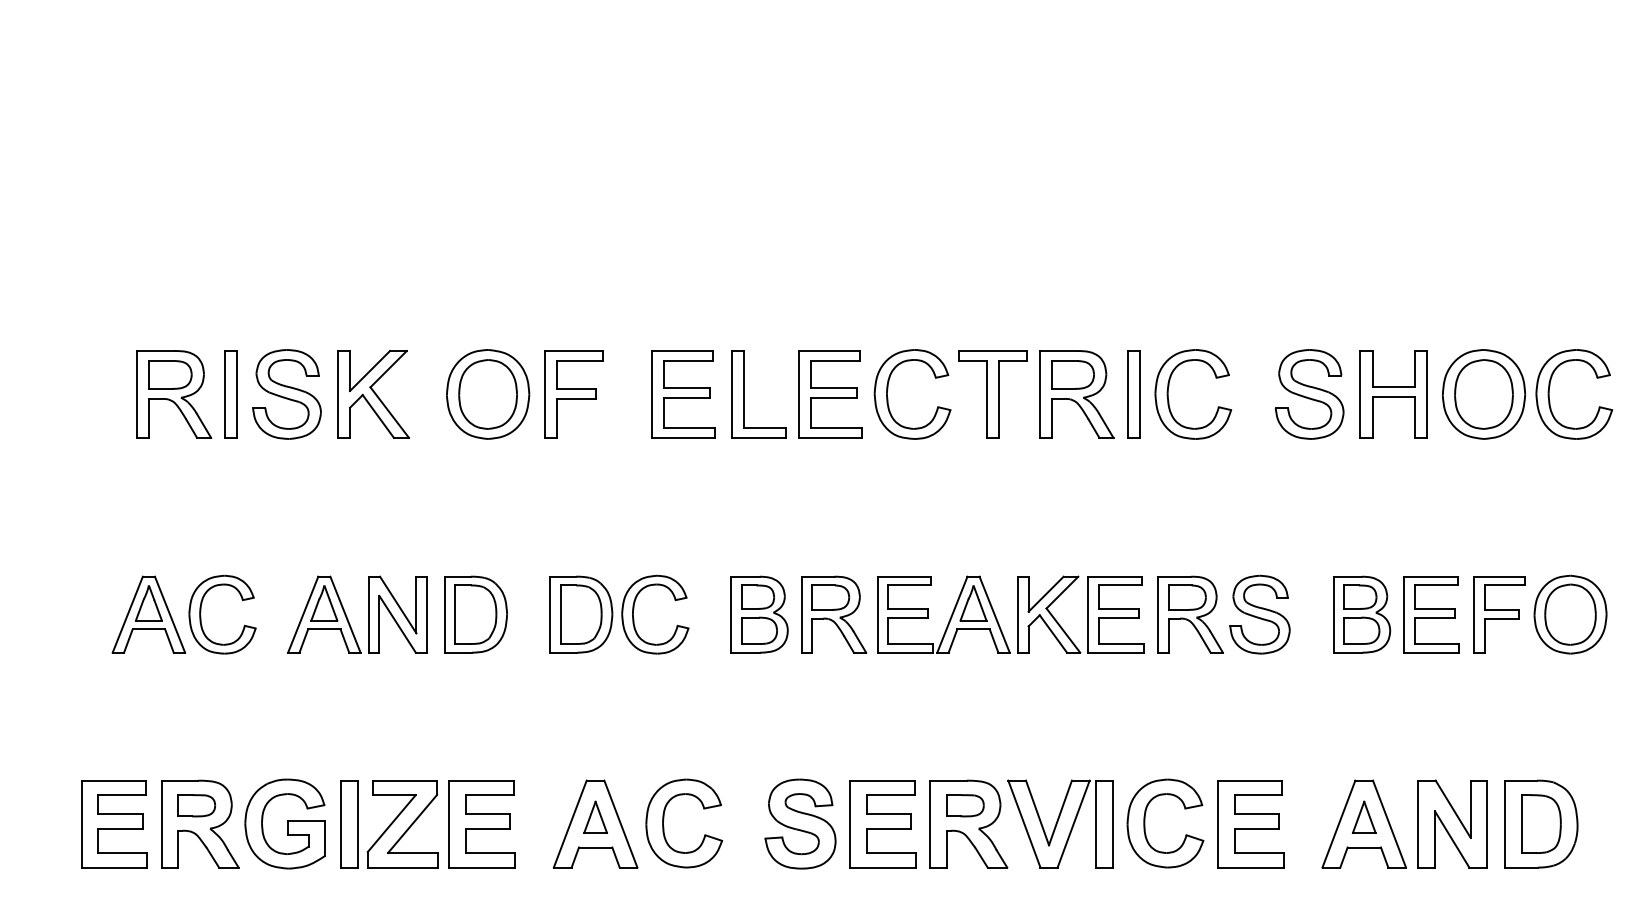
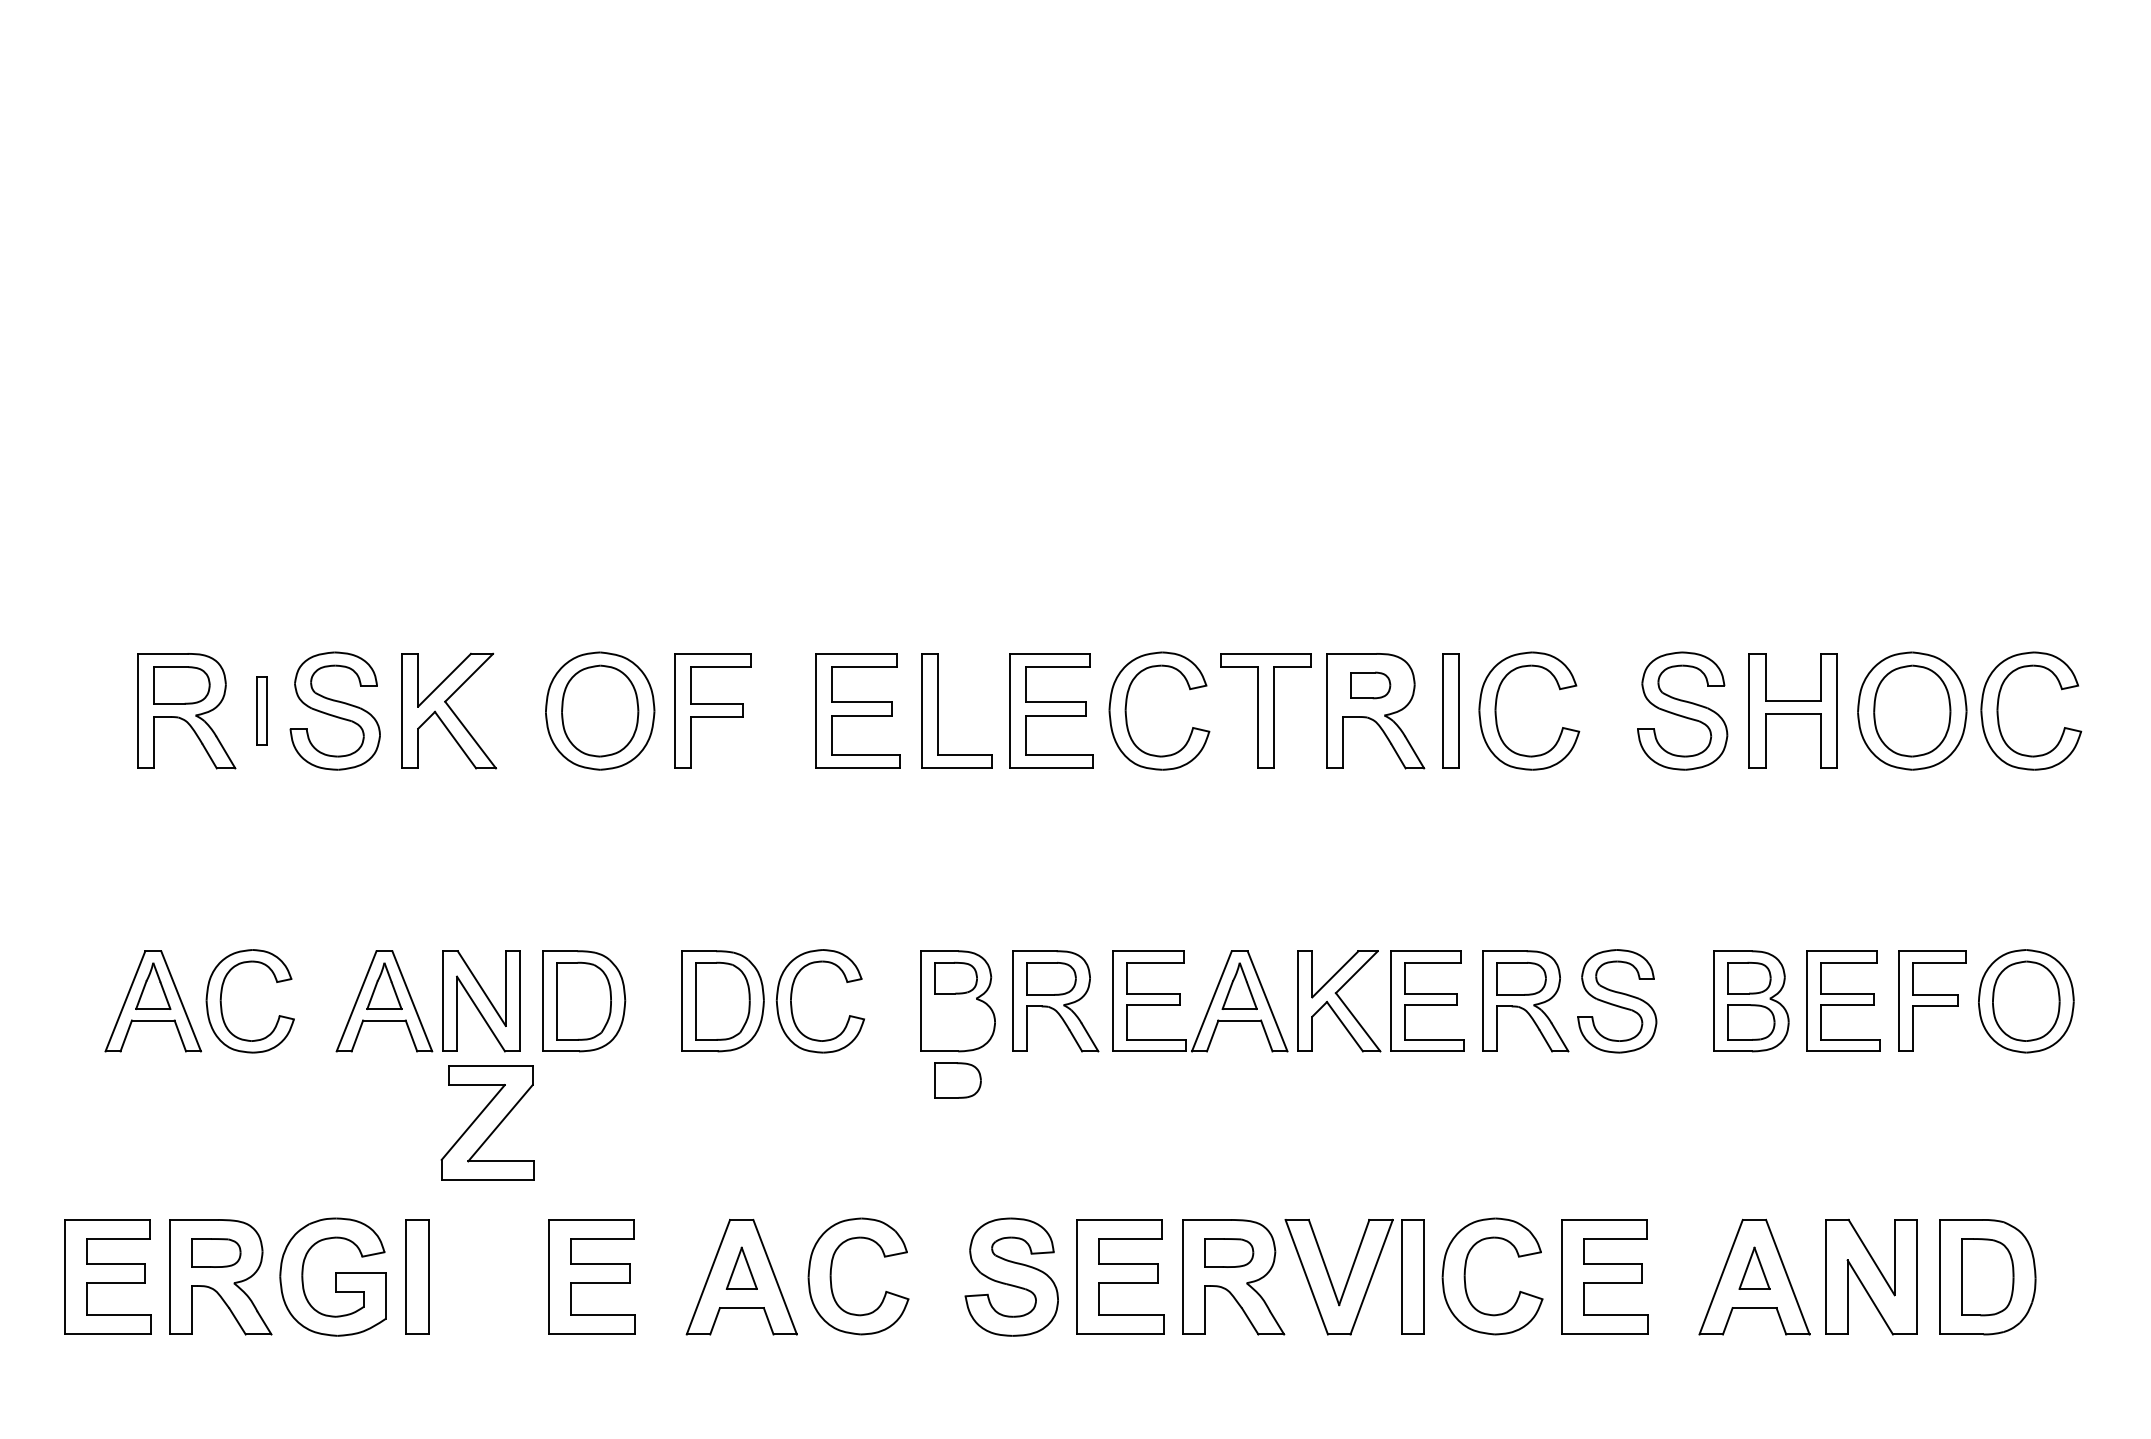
part: (1072, 375) -> (1370, 685), size x0.7
part: (231, 393) -> (261, 710), size x0.6
part: (759, 630) -> (957, 1080), moved
part: (402, 823) -> (487, 1122), moved

